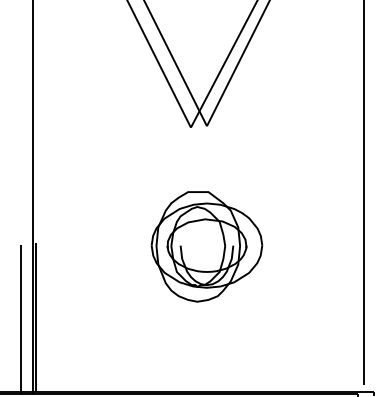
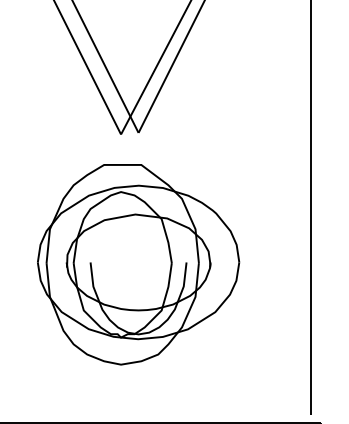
part: (206, 246) -> (138, 264), size x1.67

